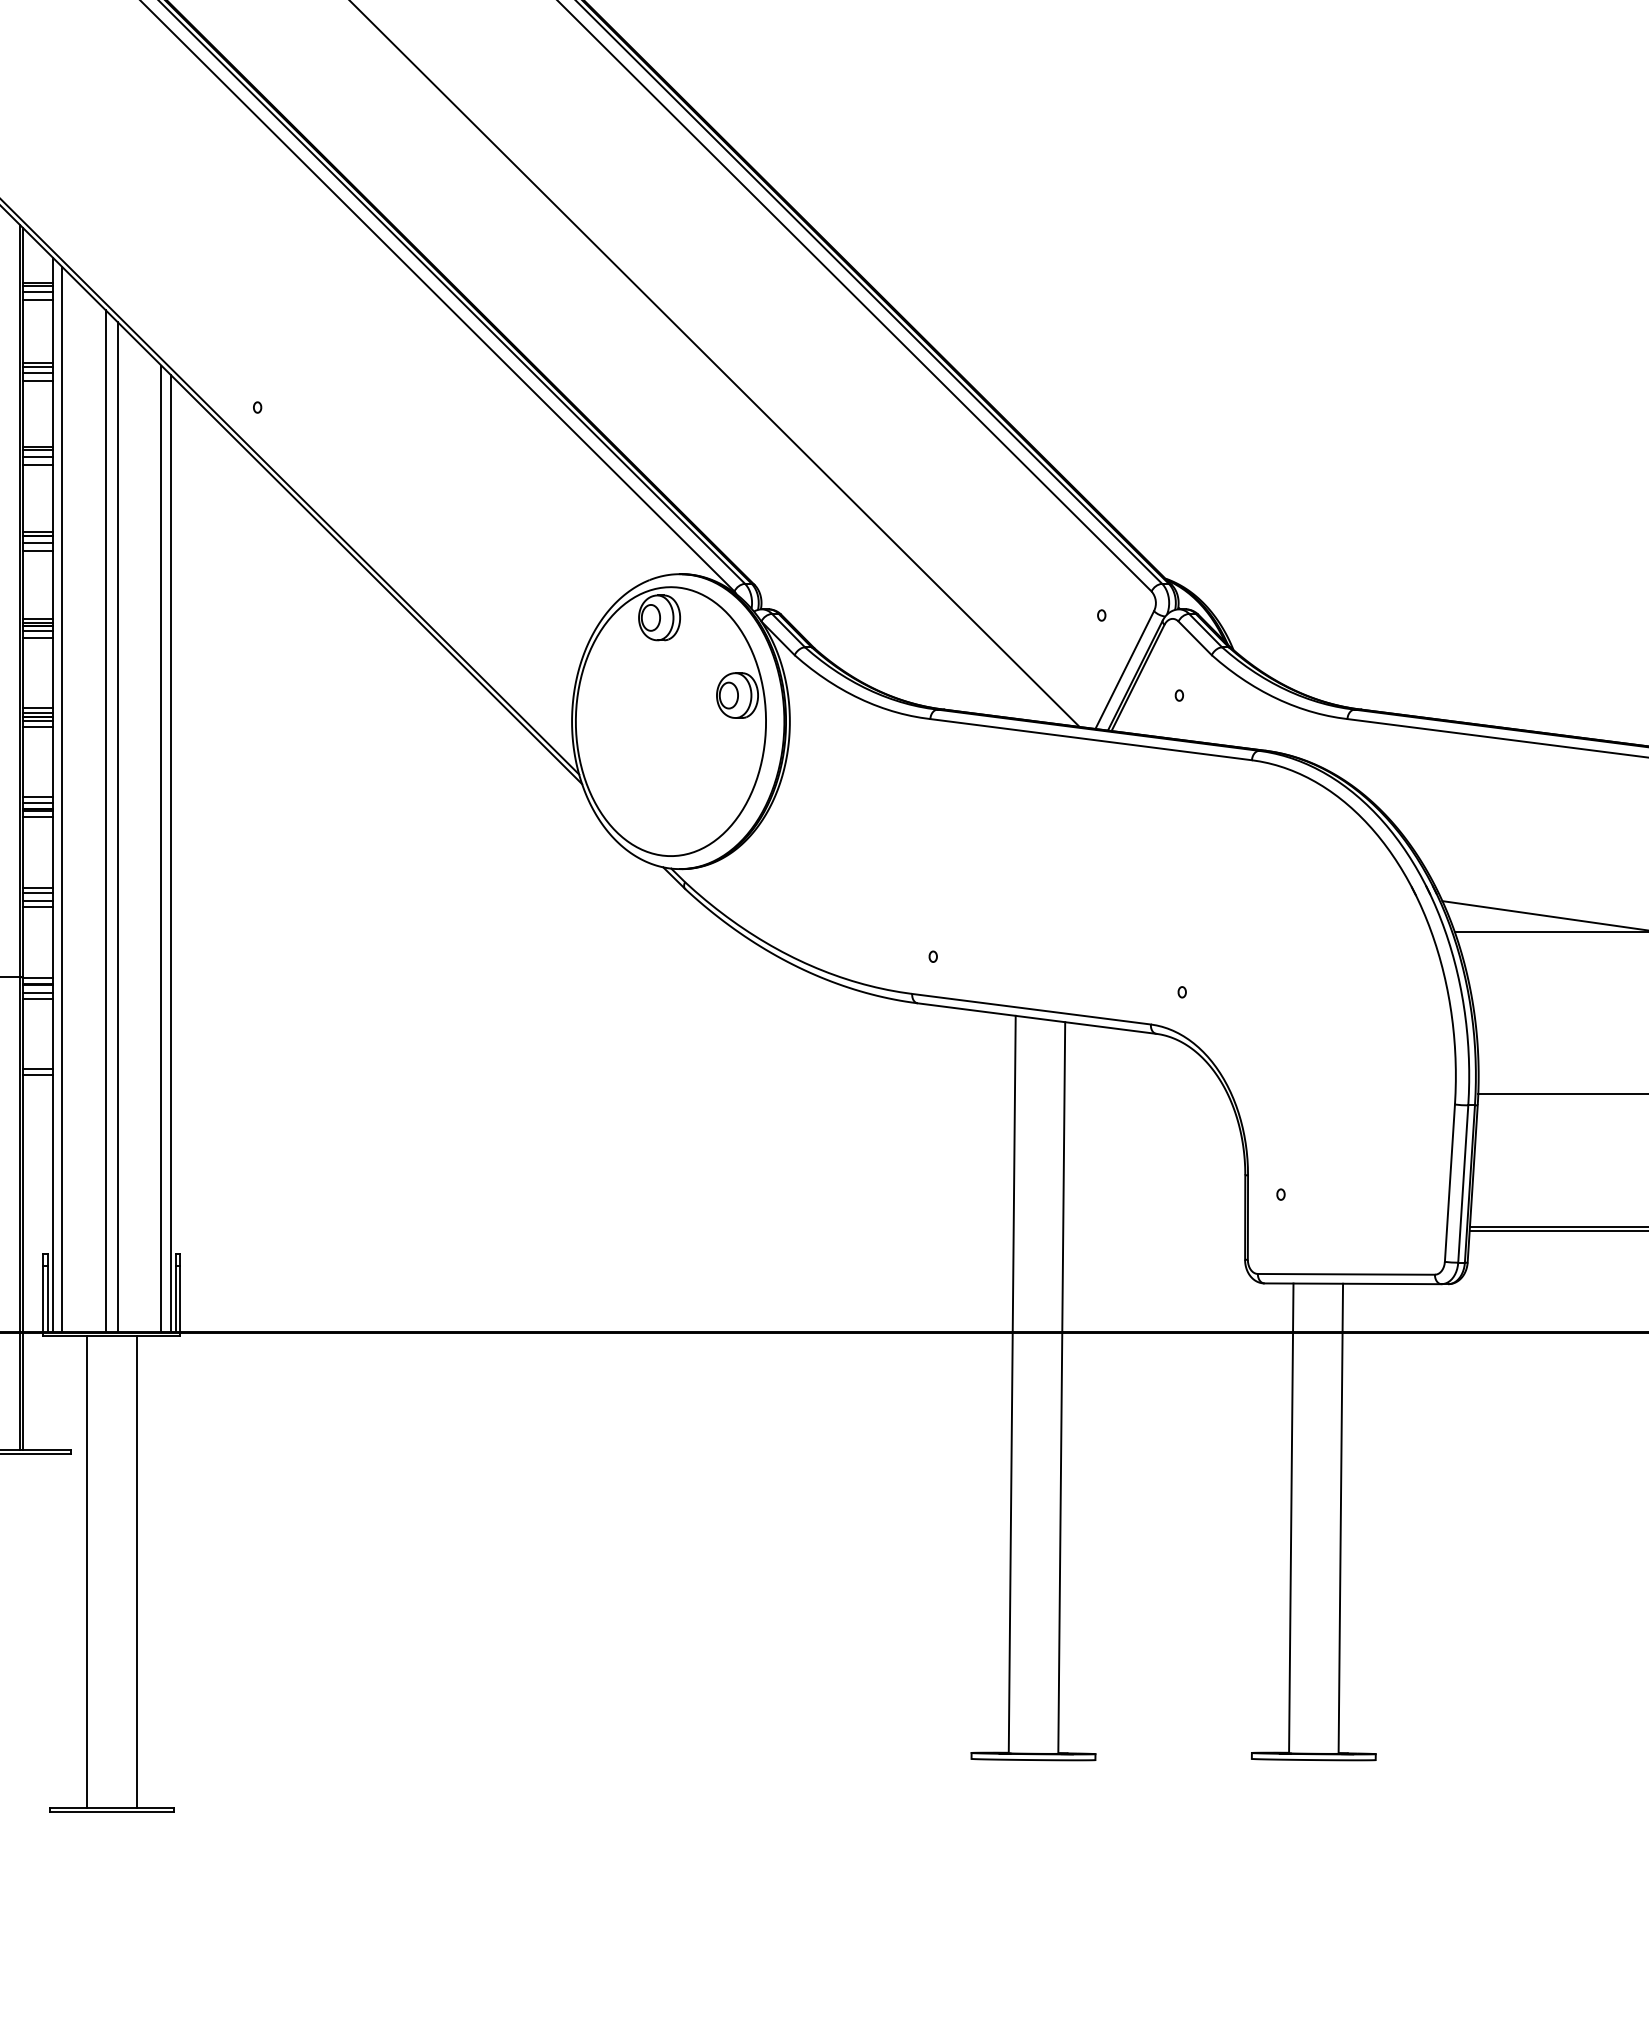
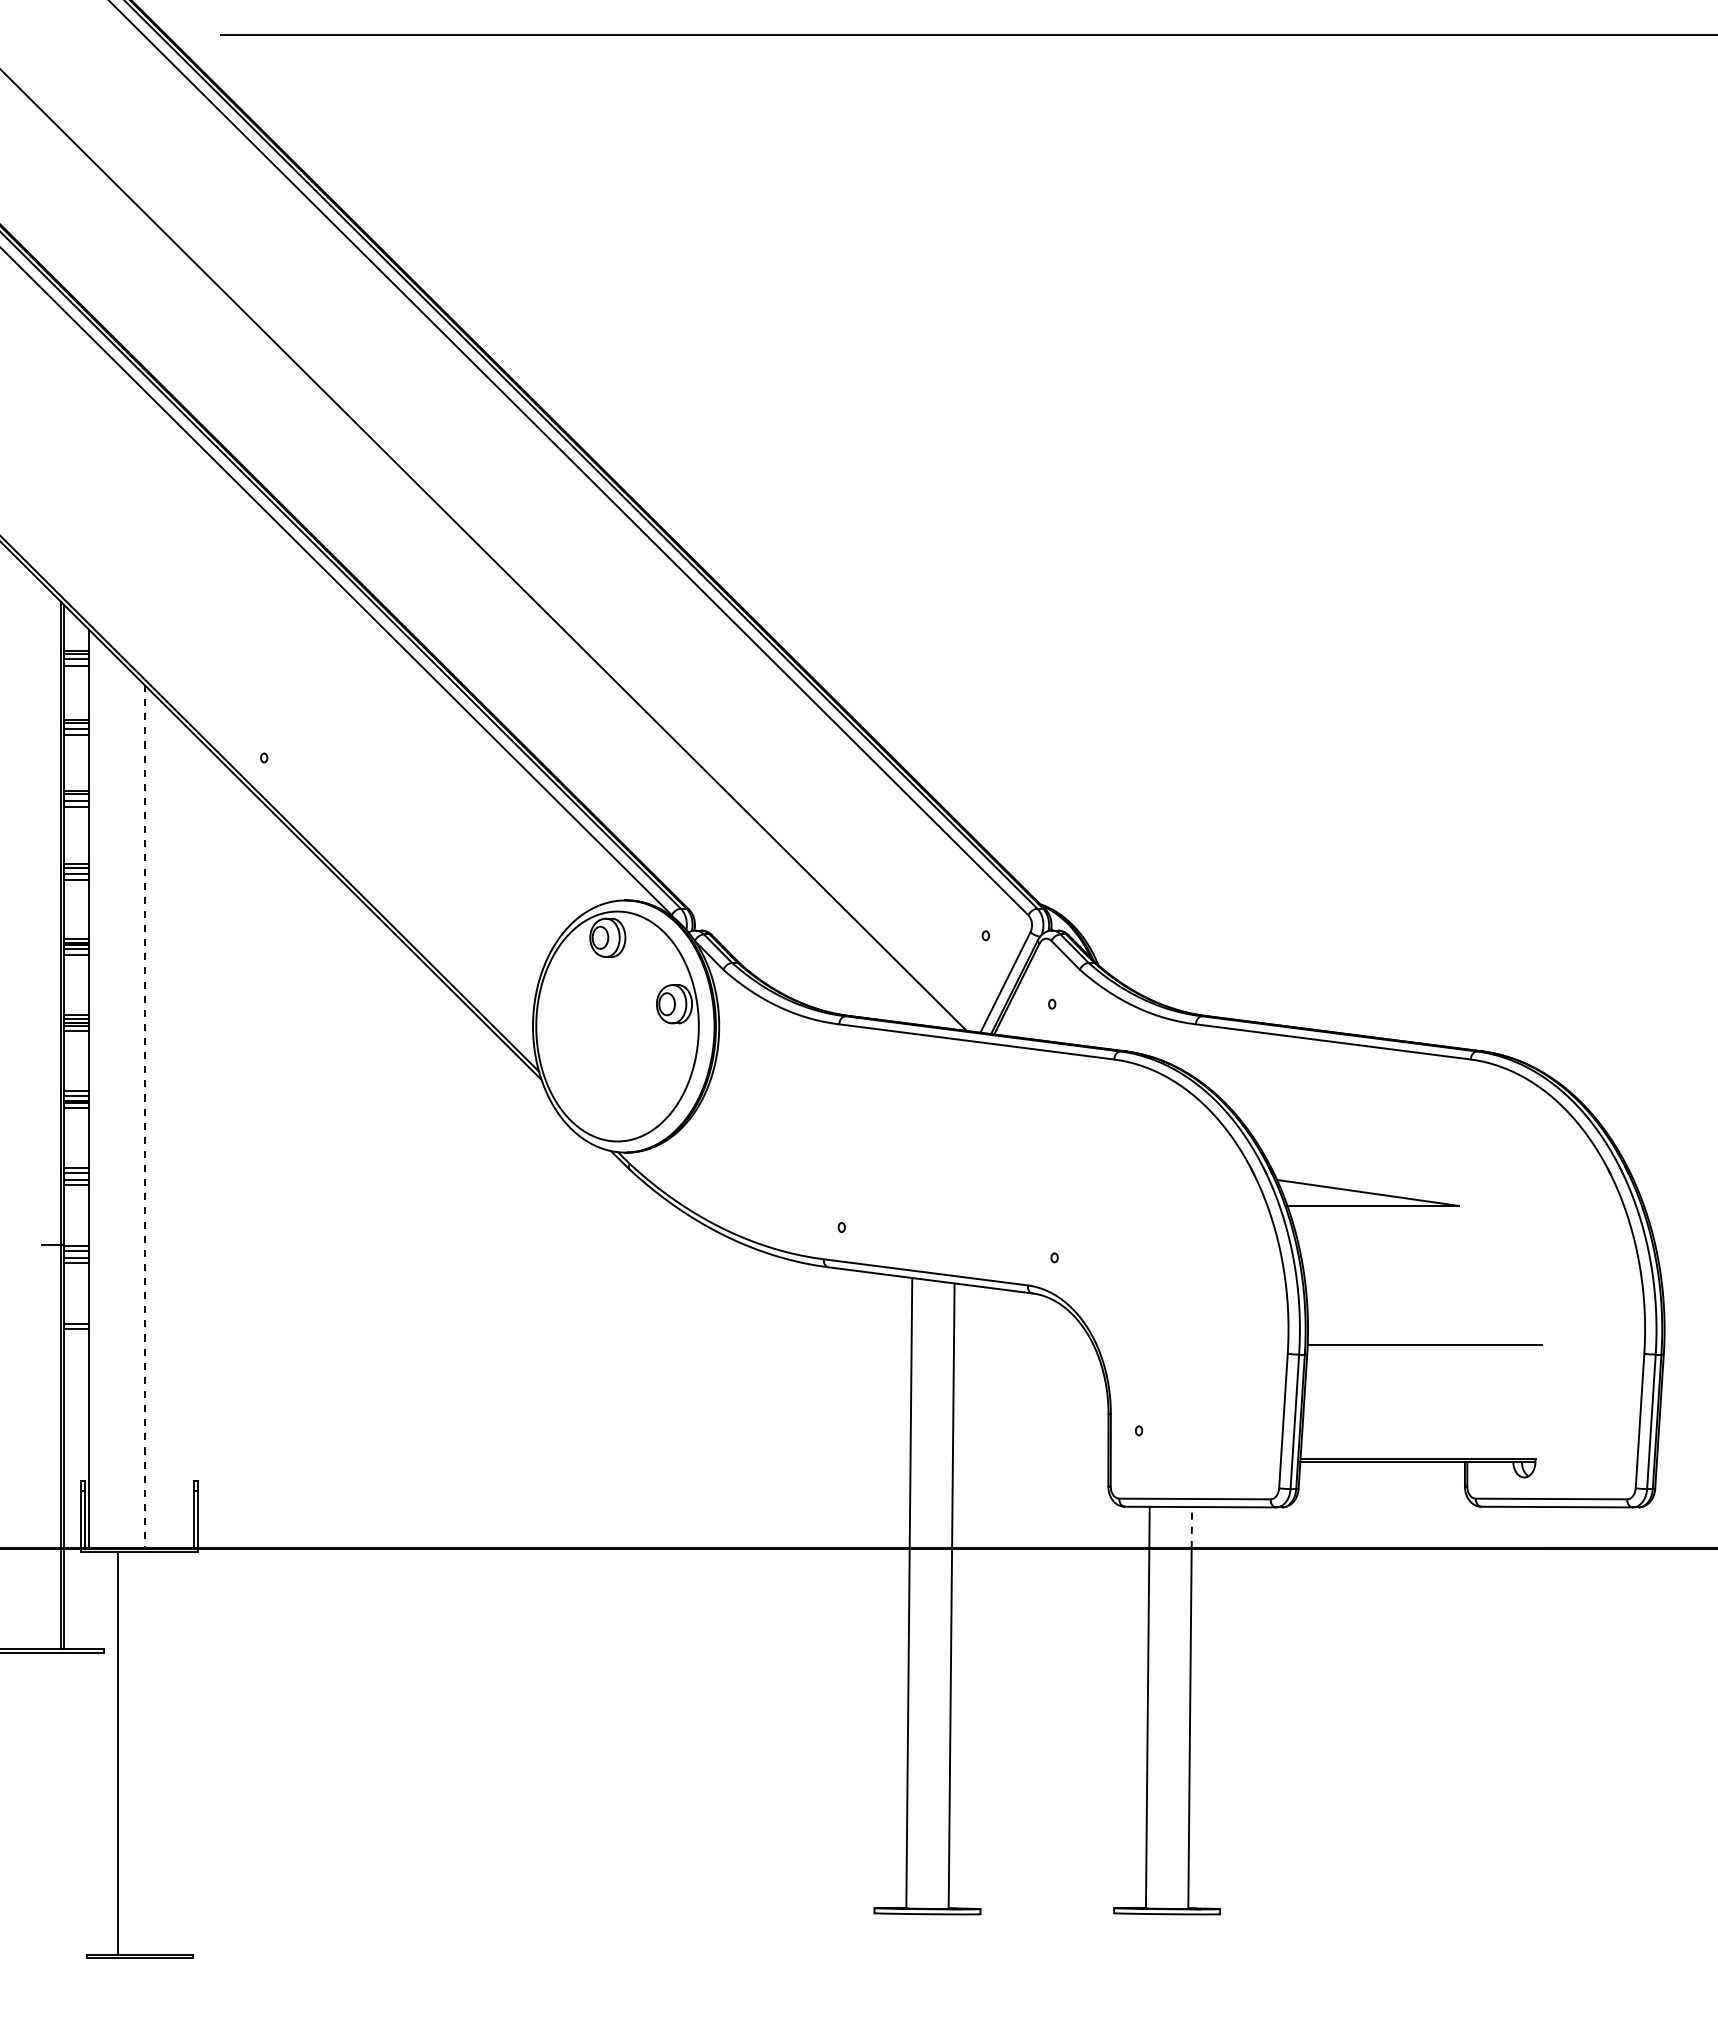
line: (62, 798) -> (97, 1092), removed
line: (105, 819) -> (134, 1110), removed
line: (117, 826) -> (144, 1116), solid -> dashed
line: (160, 847) -> (181, 1134), removed
line: (170, 852) -> (189, 1138), removed
line: (1342, 1307) -> (1191, 1527), solid -> dashed
line: (136, 1572) -> (160, 1753), removed

